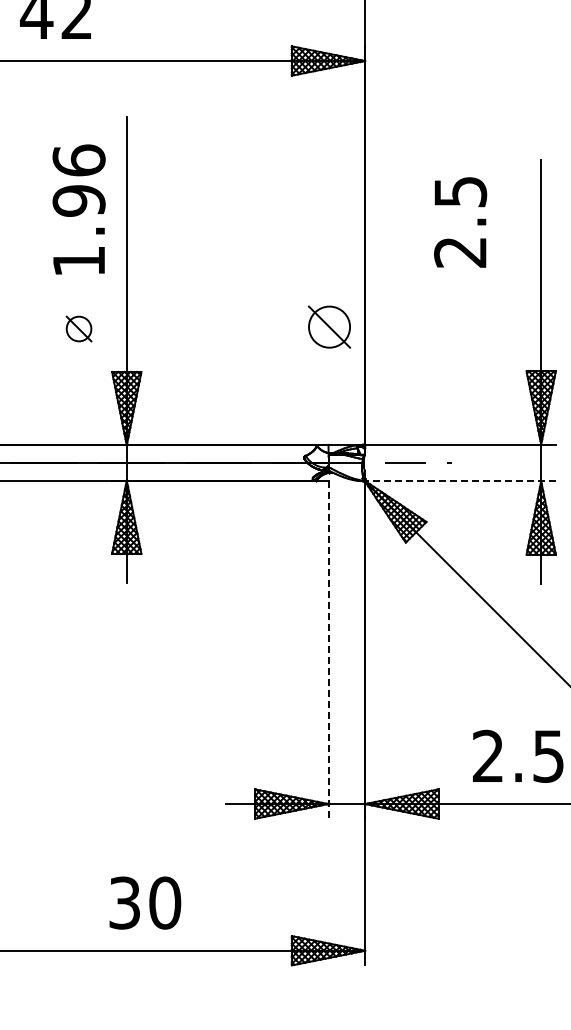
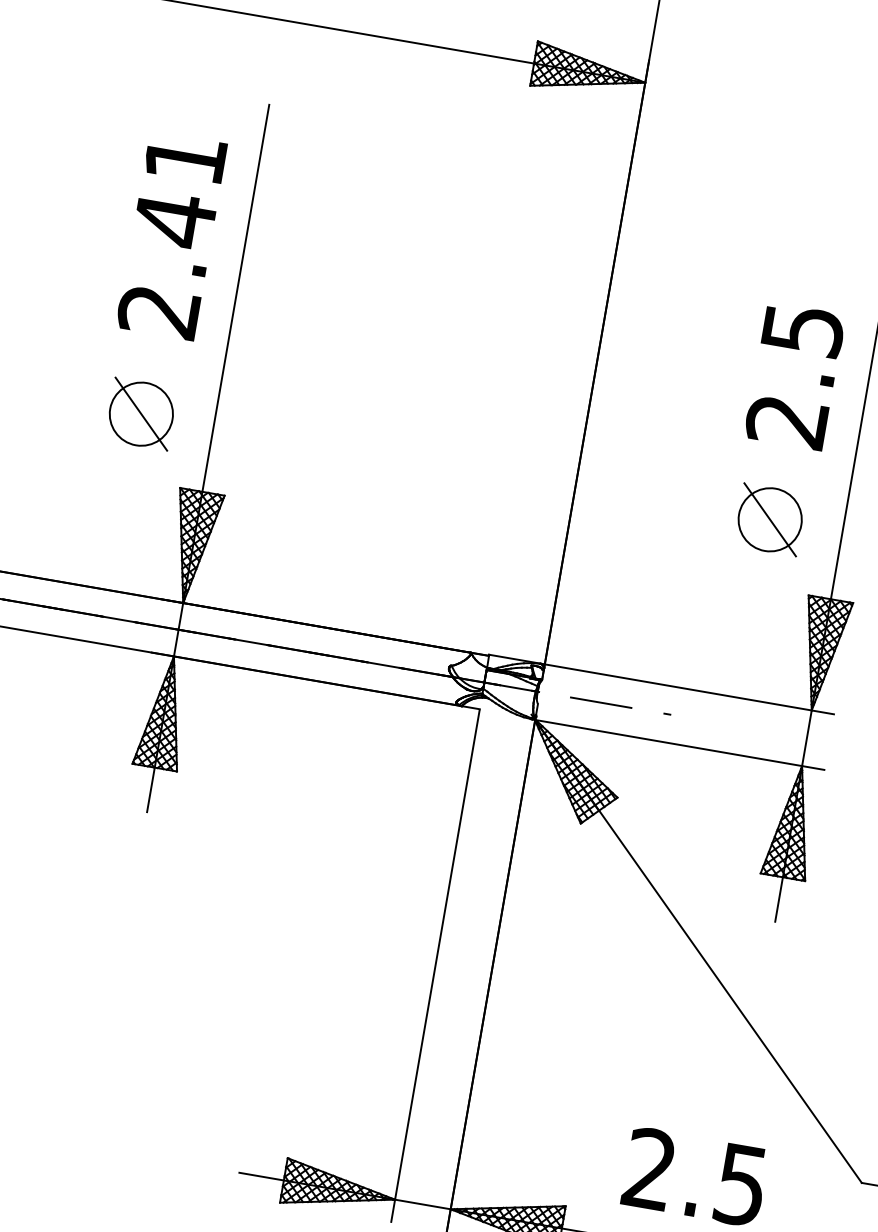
text: (78, 210) -> (171, 234), 1.96 -> 2.41
text: (460, 222) -> (794, 376), moved
part: (329, 326) -> (770, 518), moved
part: (78, 328) -> (140, 413), size x1.67
line: (459, 481) -> (678, 744), dashed -> solid
line: (328, 650) -> (435, 966), dashed -> solid

